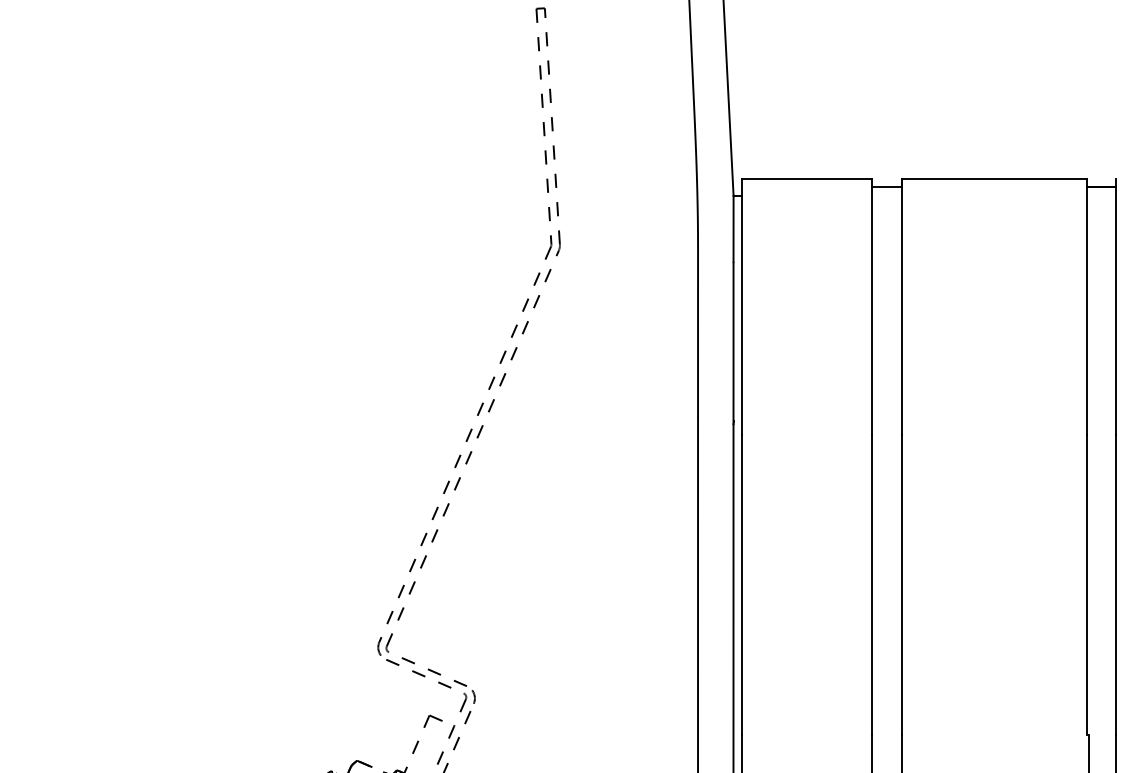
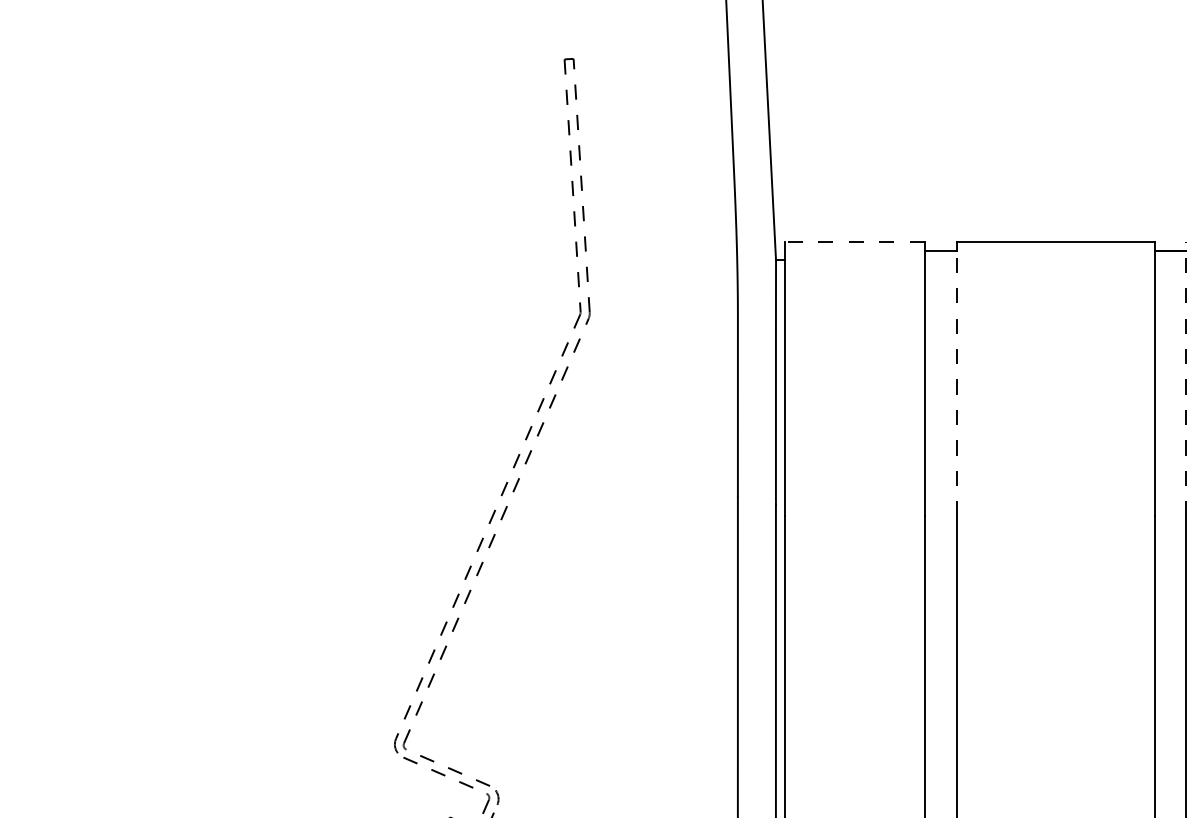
line: (806, 178) -> (854, 241), solid -> dashed
line: (902, 306) -> (957, 378), solid -> dashed
line: (1115, 306) -> (1185, 378), solid -> dashed

